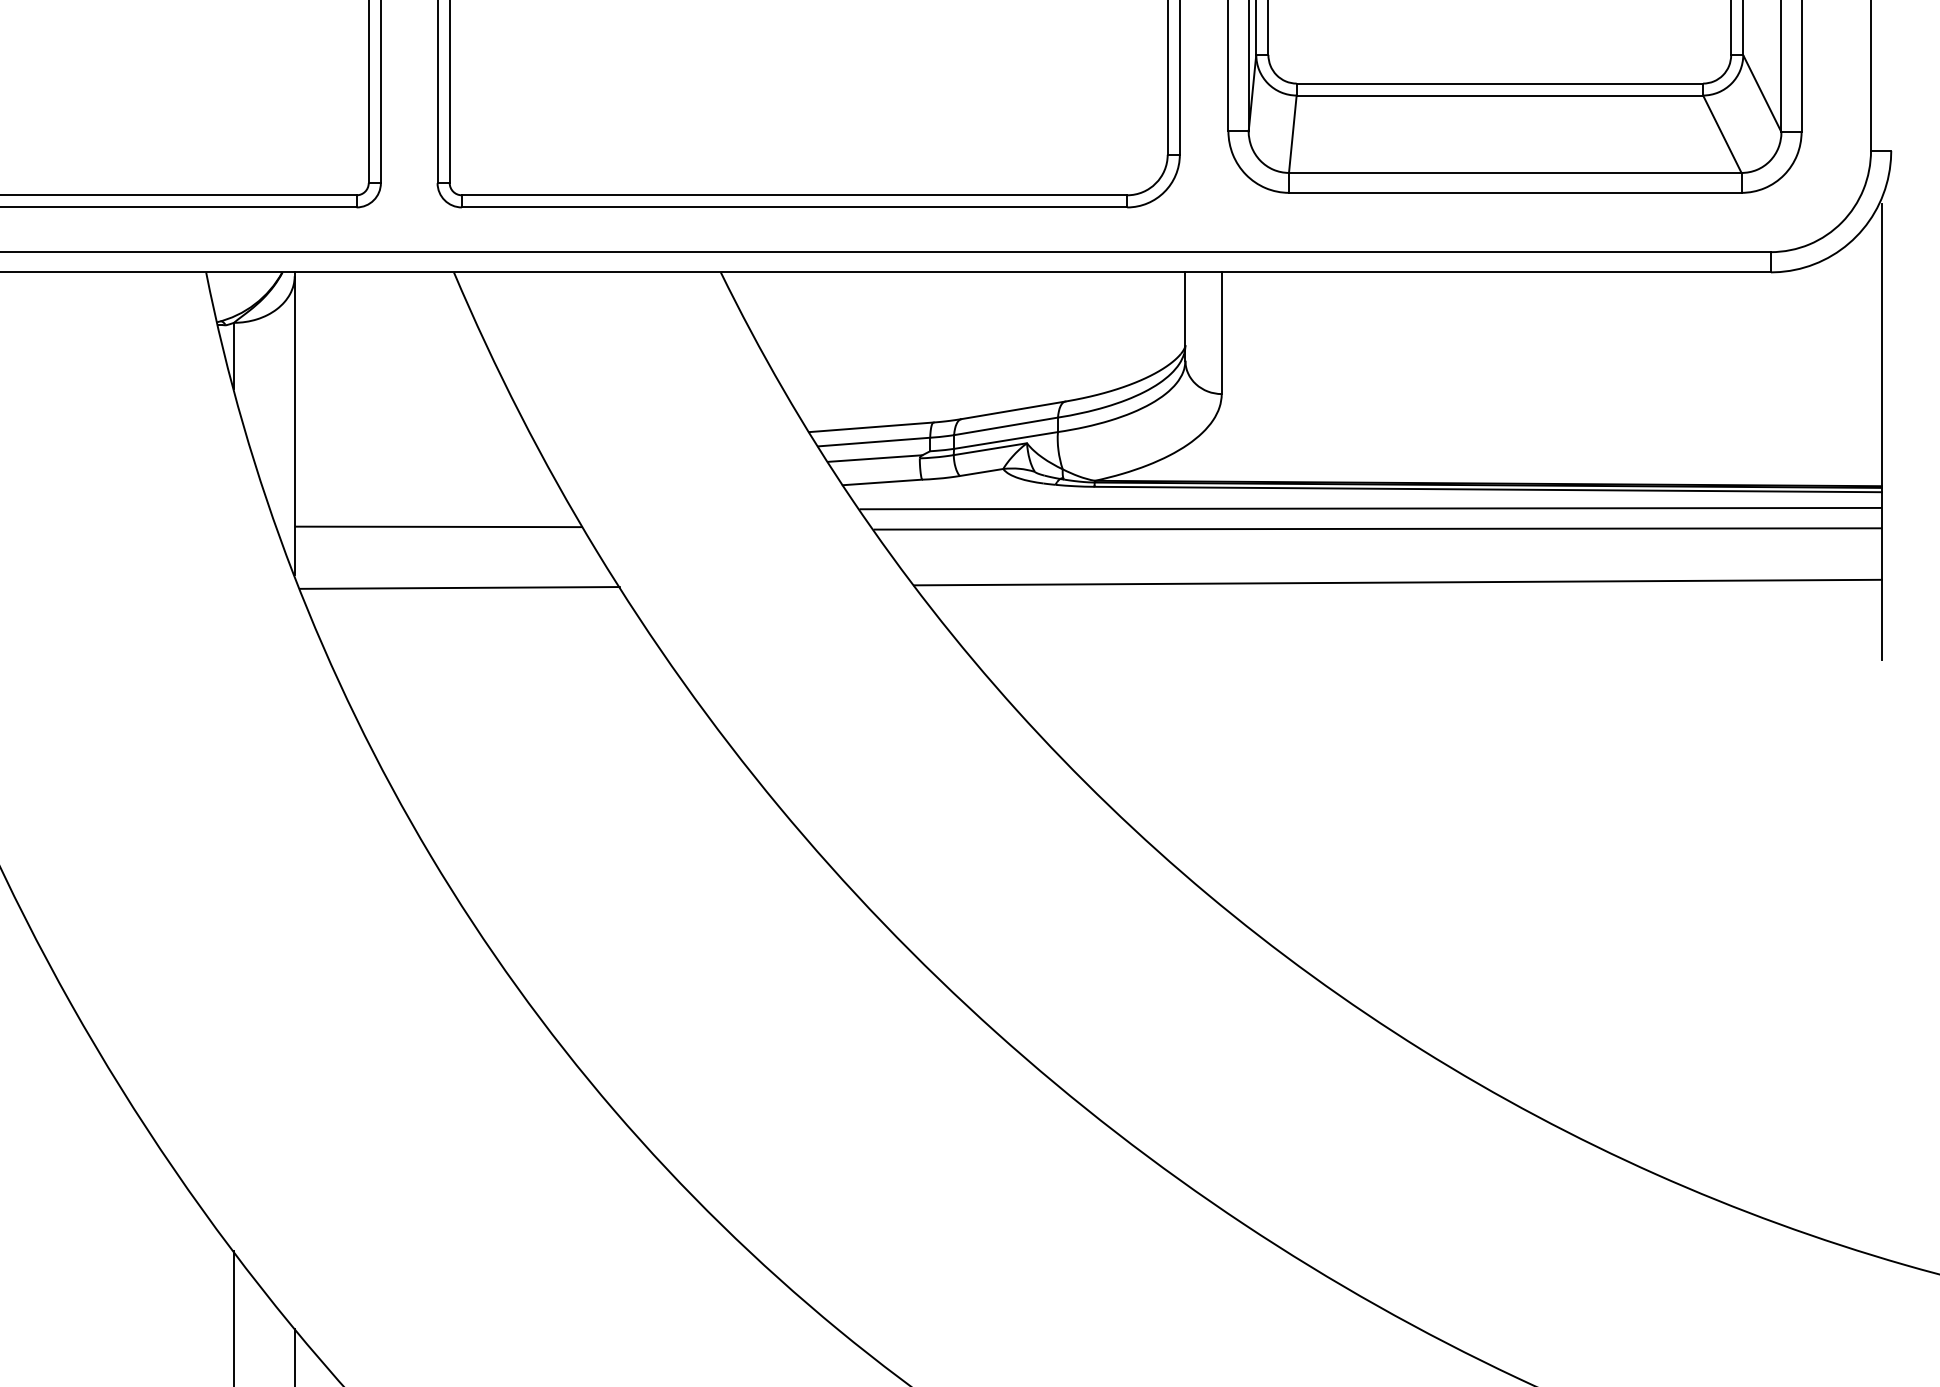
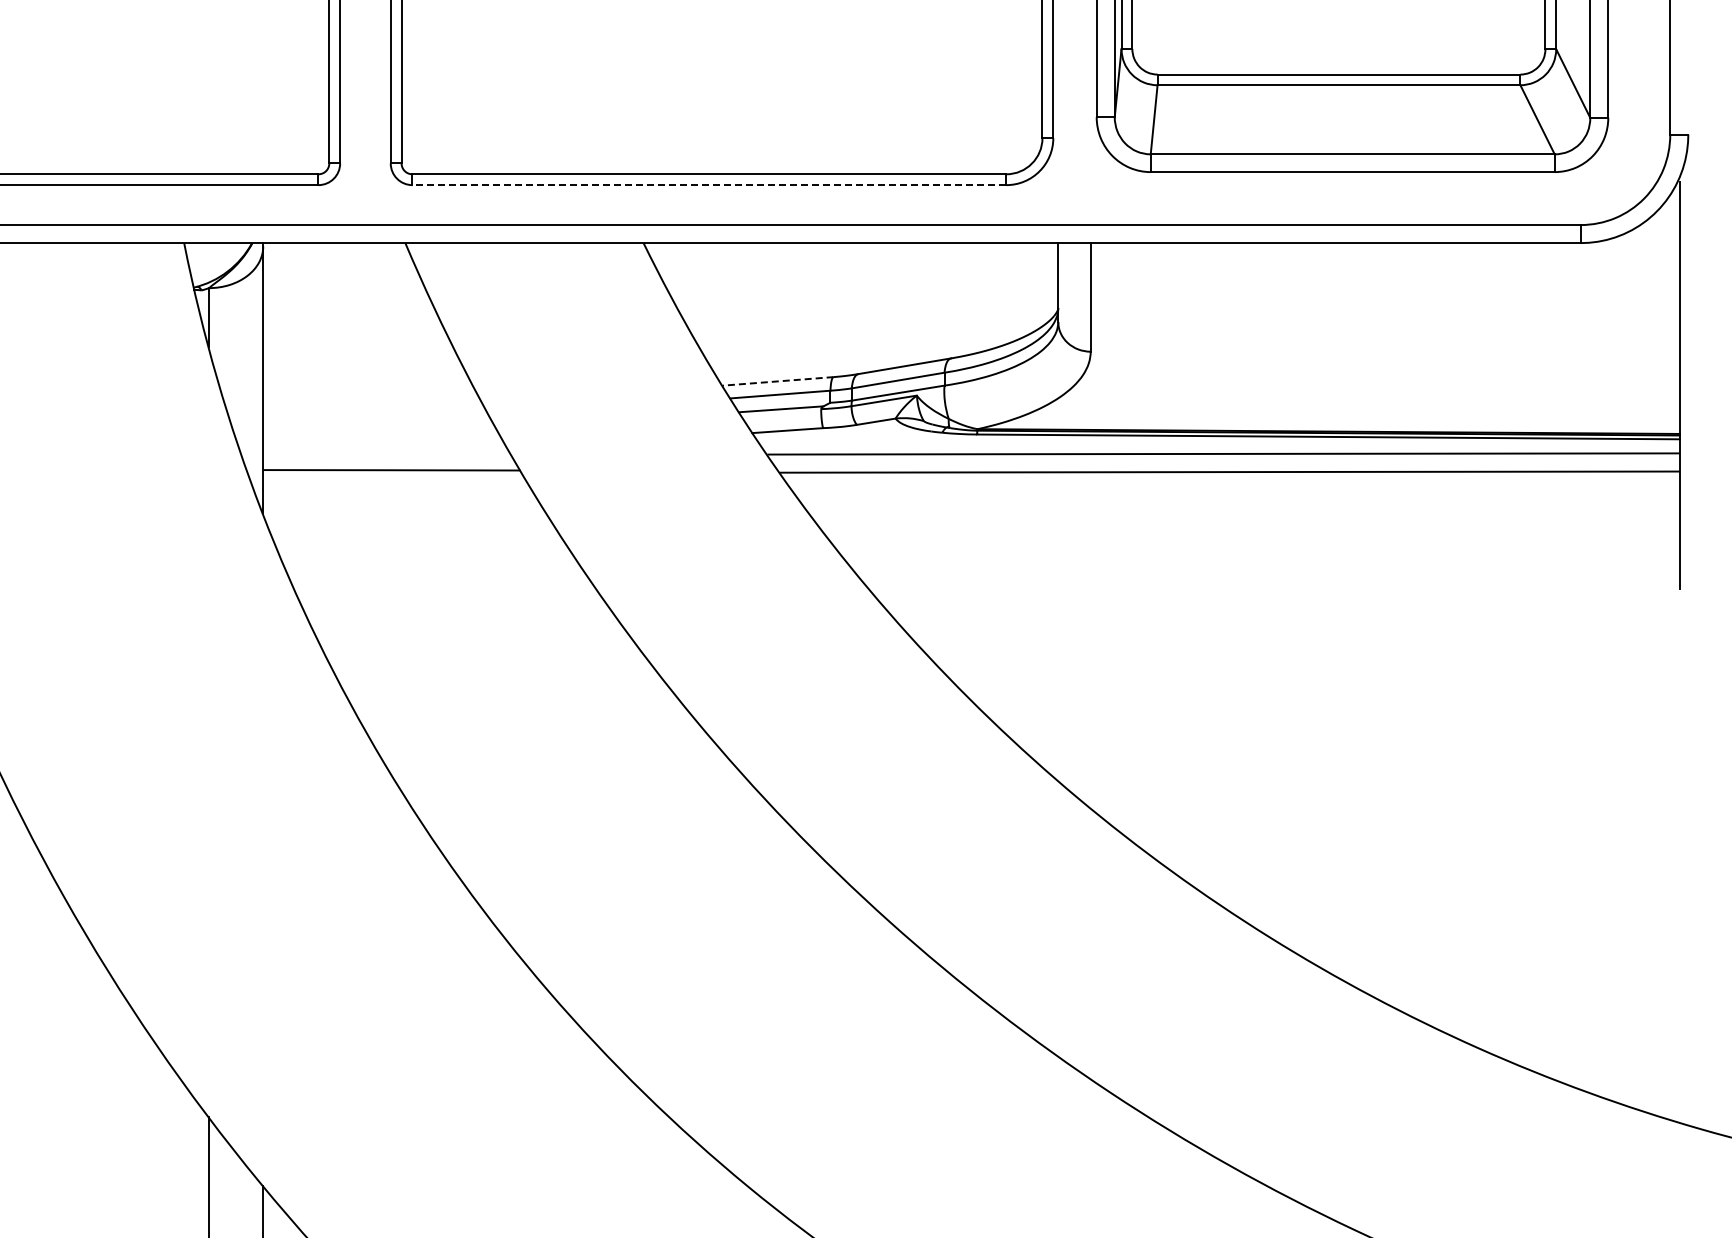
line: (794, 207) -> (709, 185), solid -> dashed
line: (871, 427) -> (778, 381), solid -> dashed
line: (1398, 582) -> (1248, 519), removed
line: (459, 587) -> (410, 524), removed

